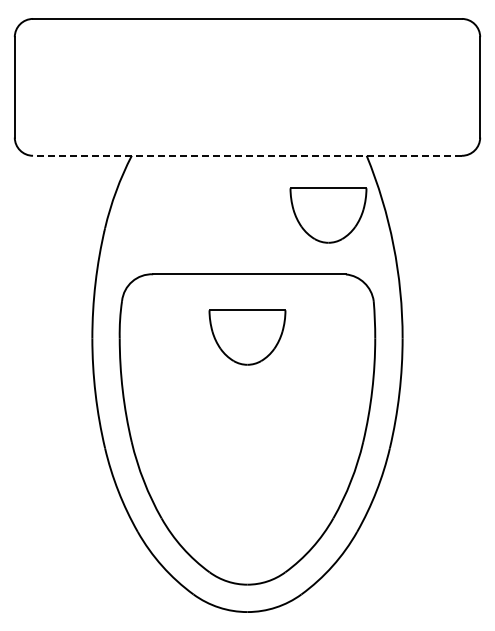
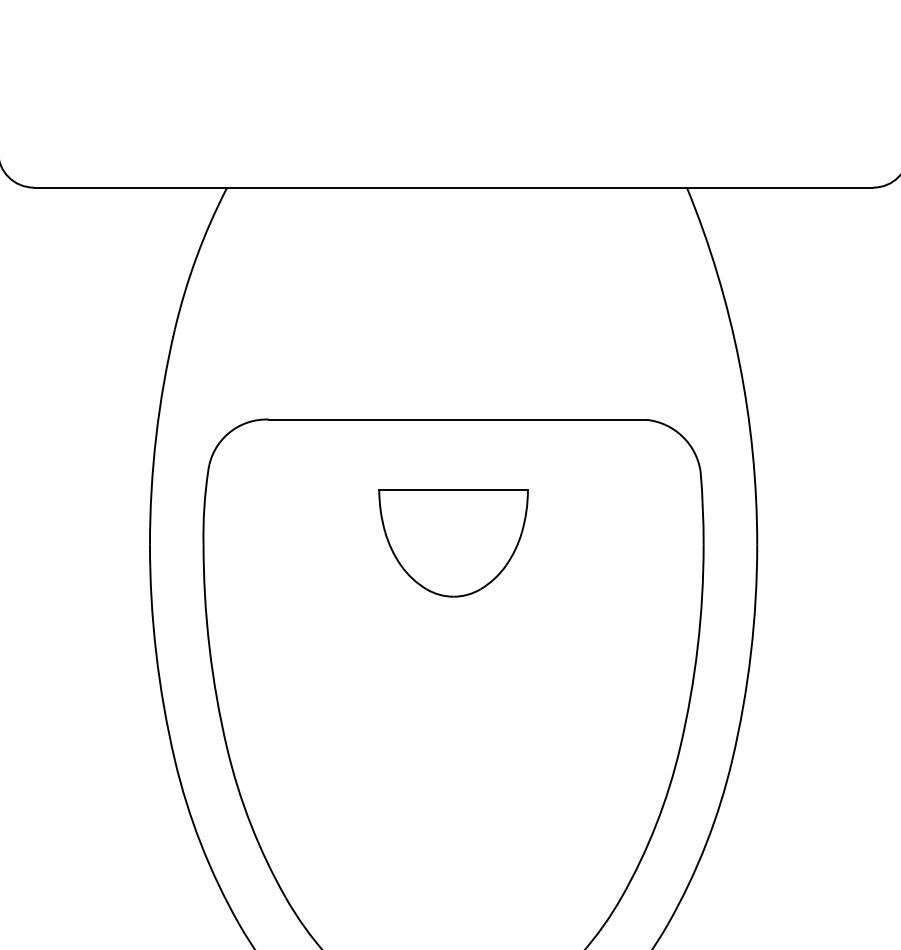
line: (247, 155) -> (453, 187), dashed -> solid
part: (328, 215) -> (612, 304), removed

